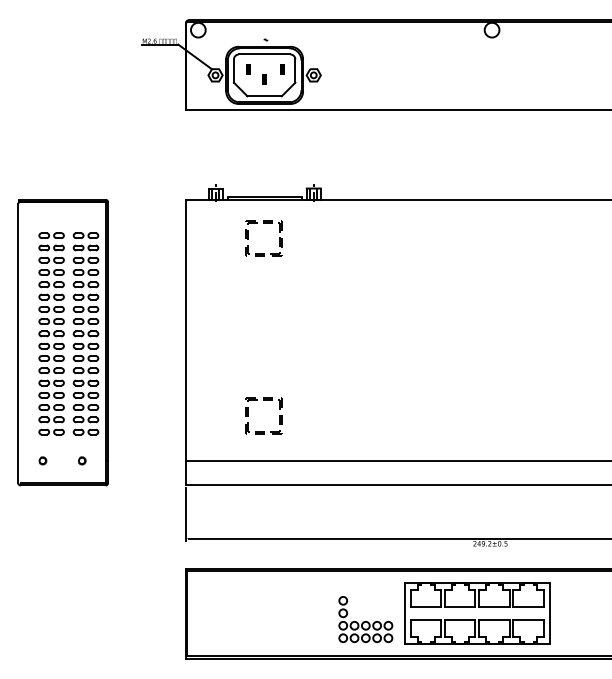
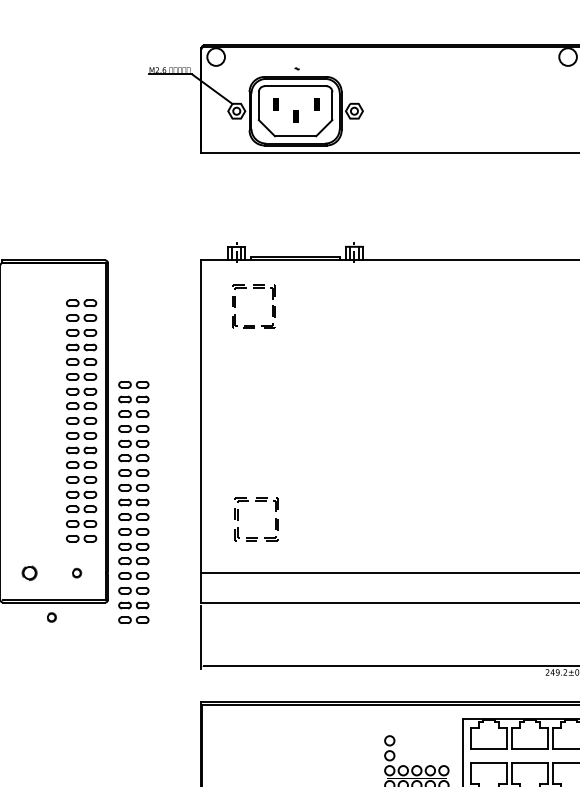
part: (263, 223) -> (253, 288), moved
part: (51, 333) -> (133, 502), moved
part: (263, 400) -> (255, 500), moved
part: (42, 460) -> (29, 572), size x1.6
part: (61, 497) -> (52, 617), added

